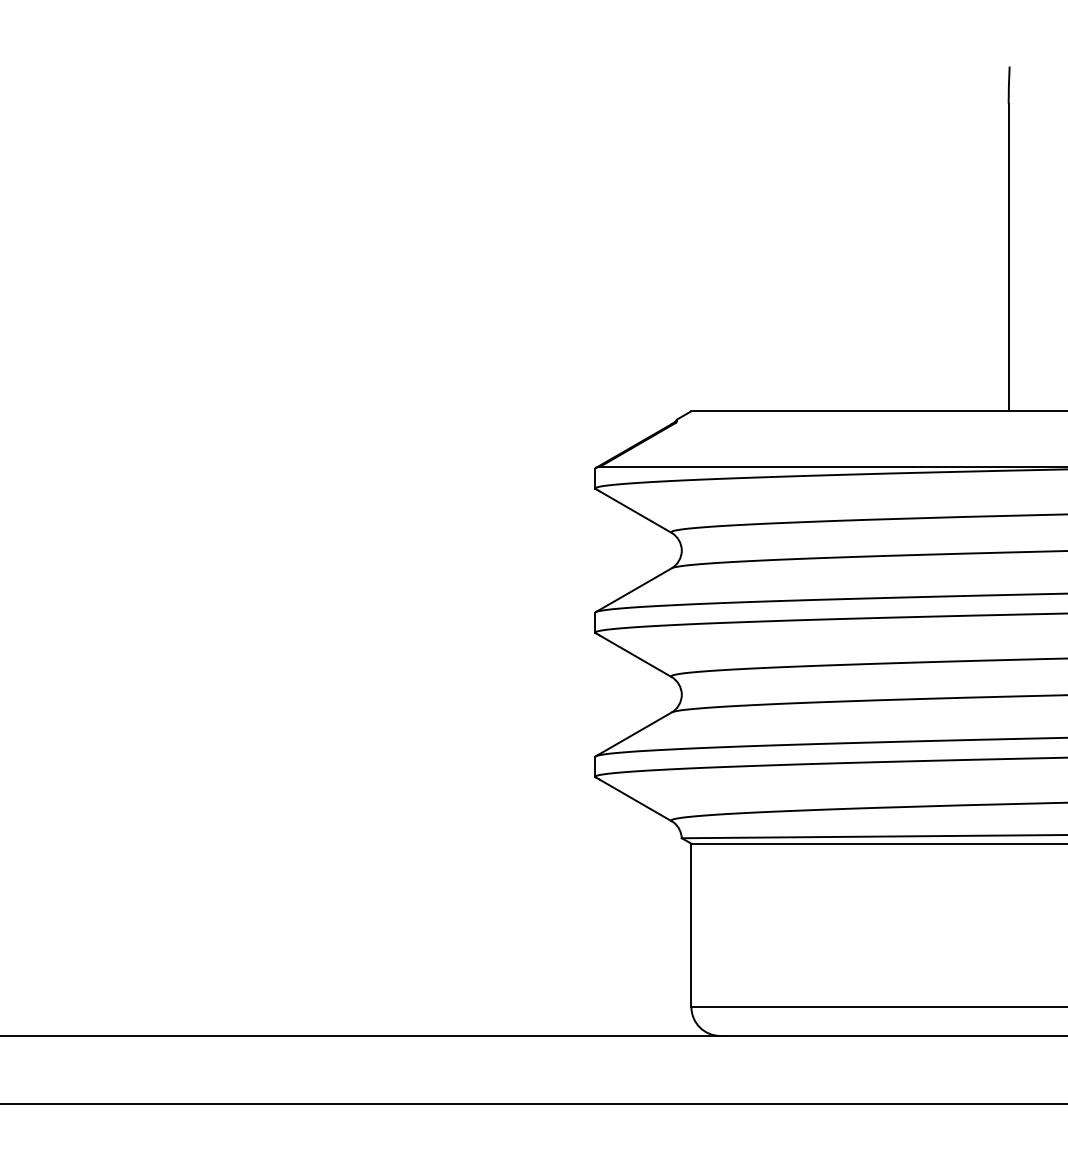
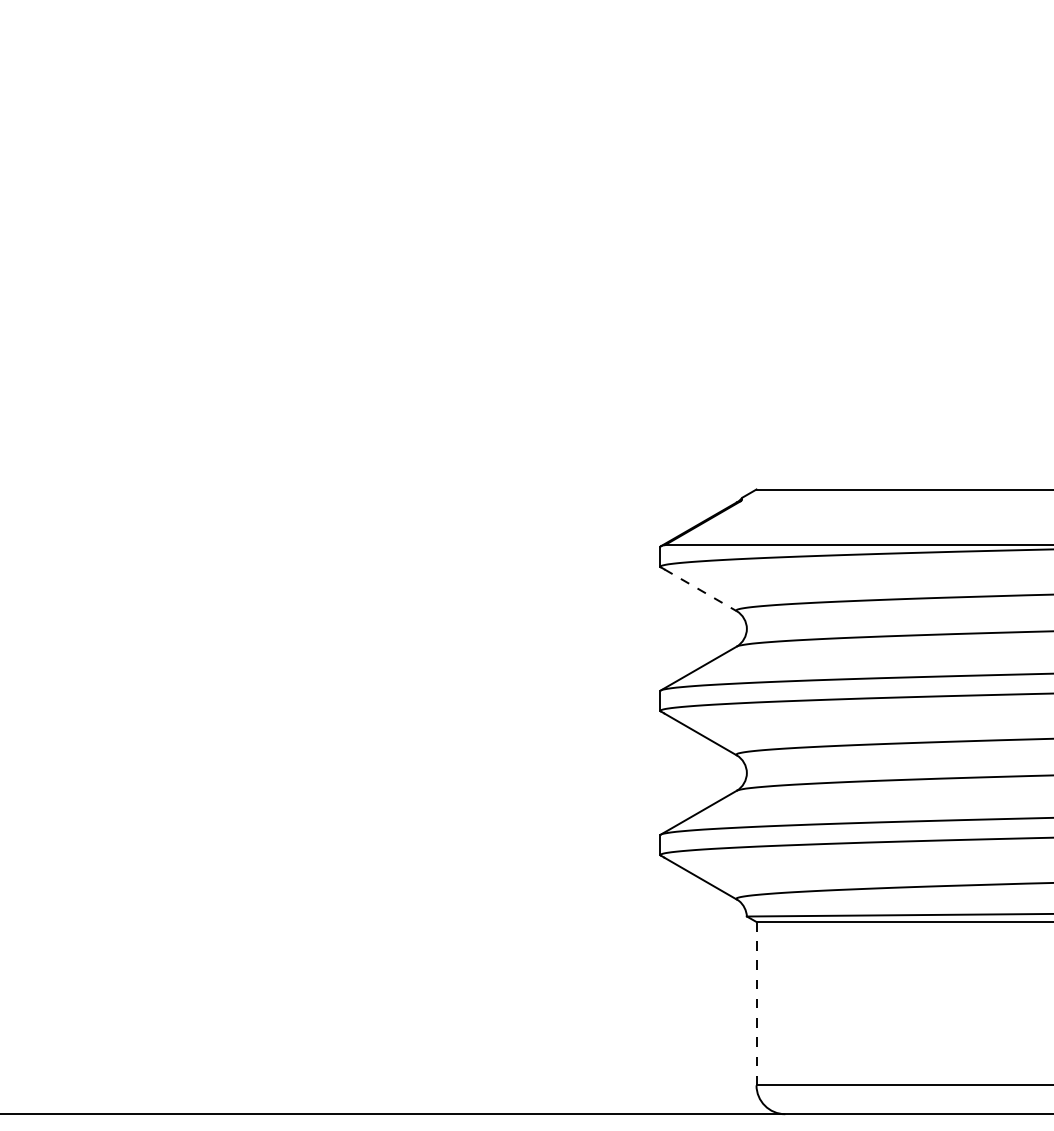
line: (635, 512) -> (700, 590), solid -> dashed
line: (691, 925) -> (756, 1003), solid -> dashed

